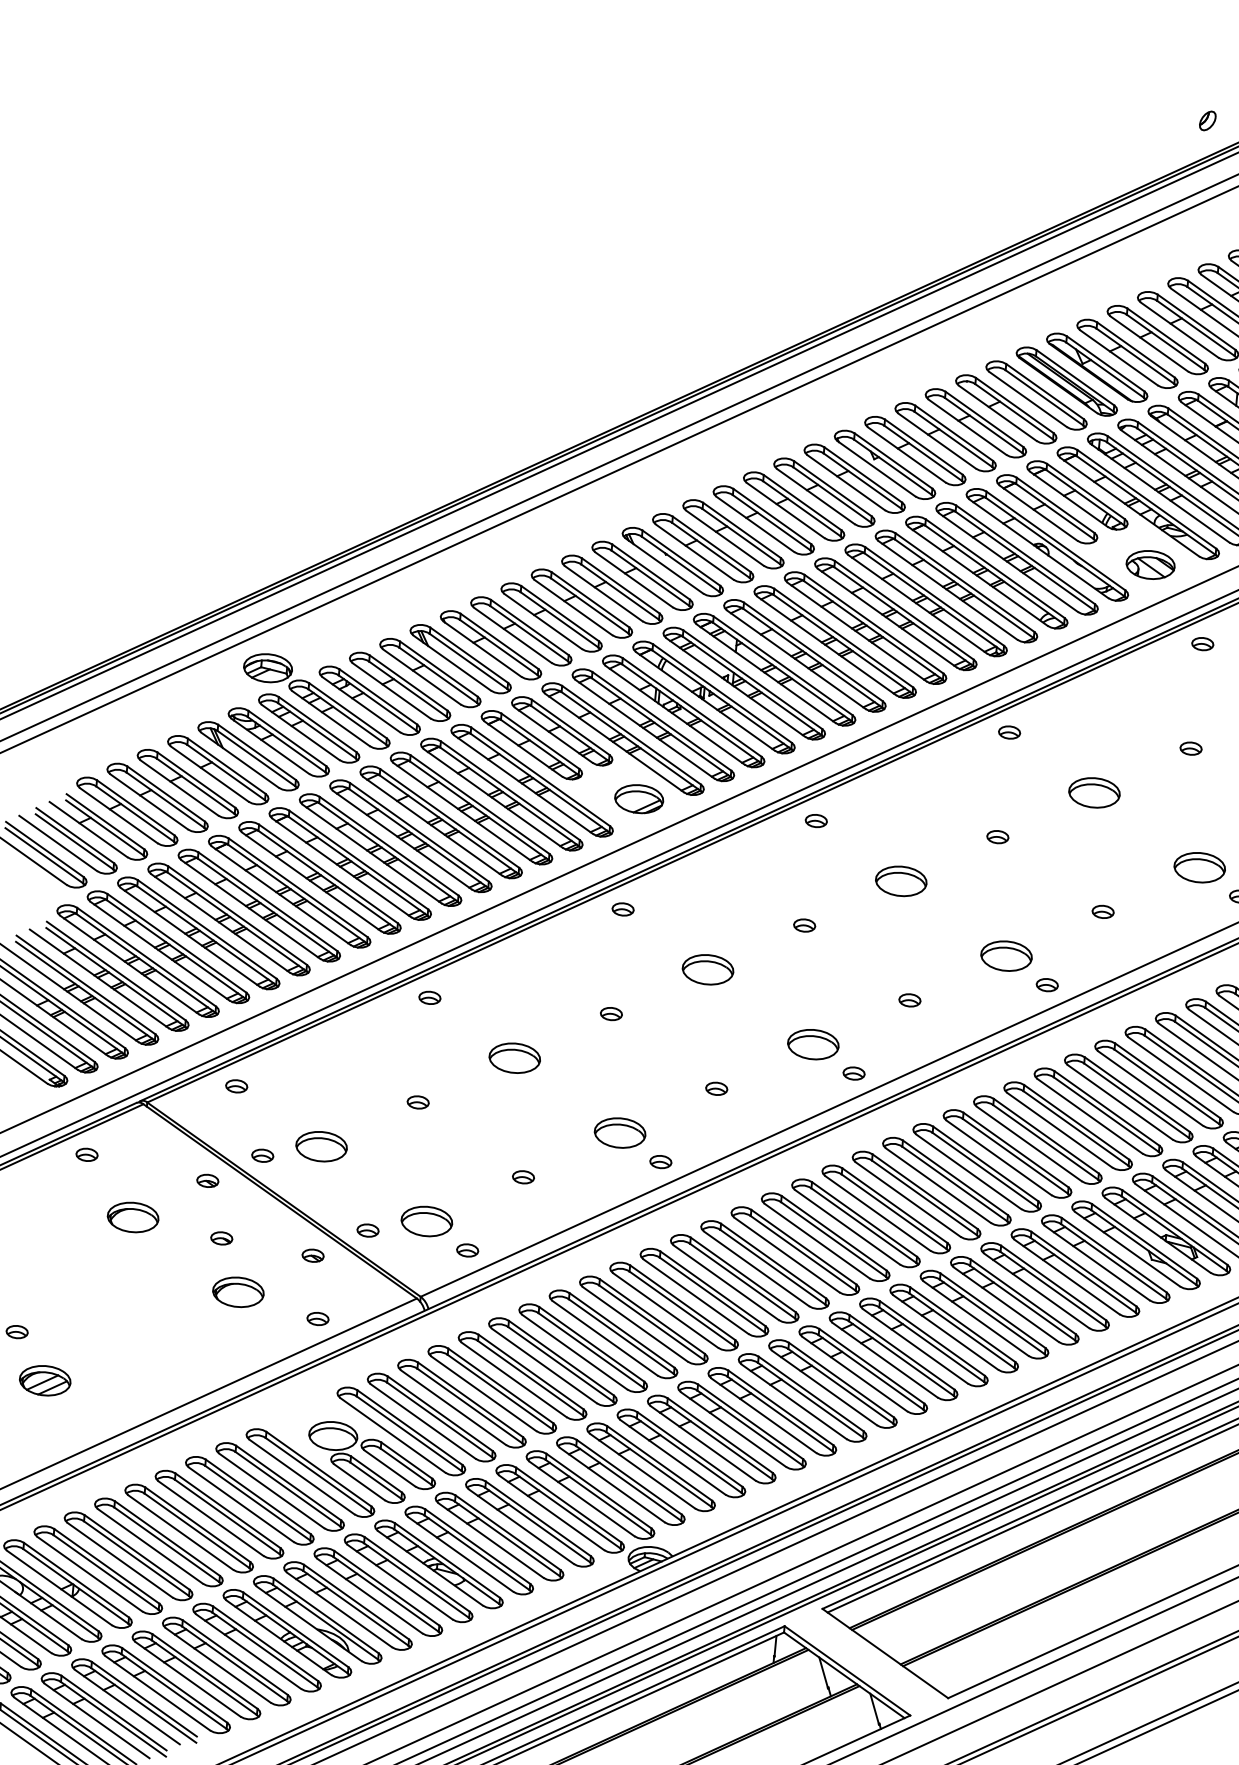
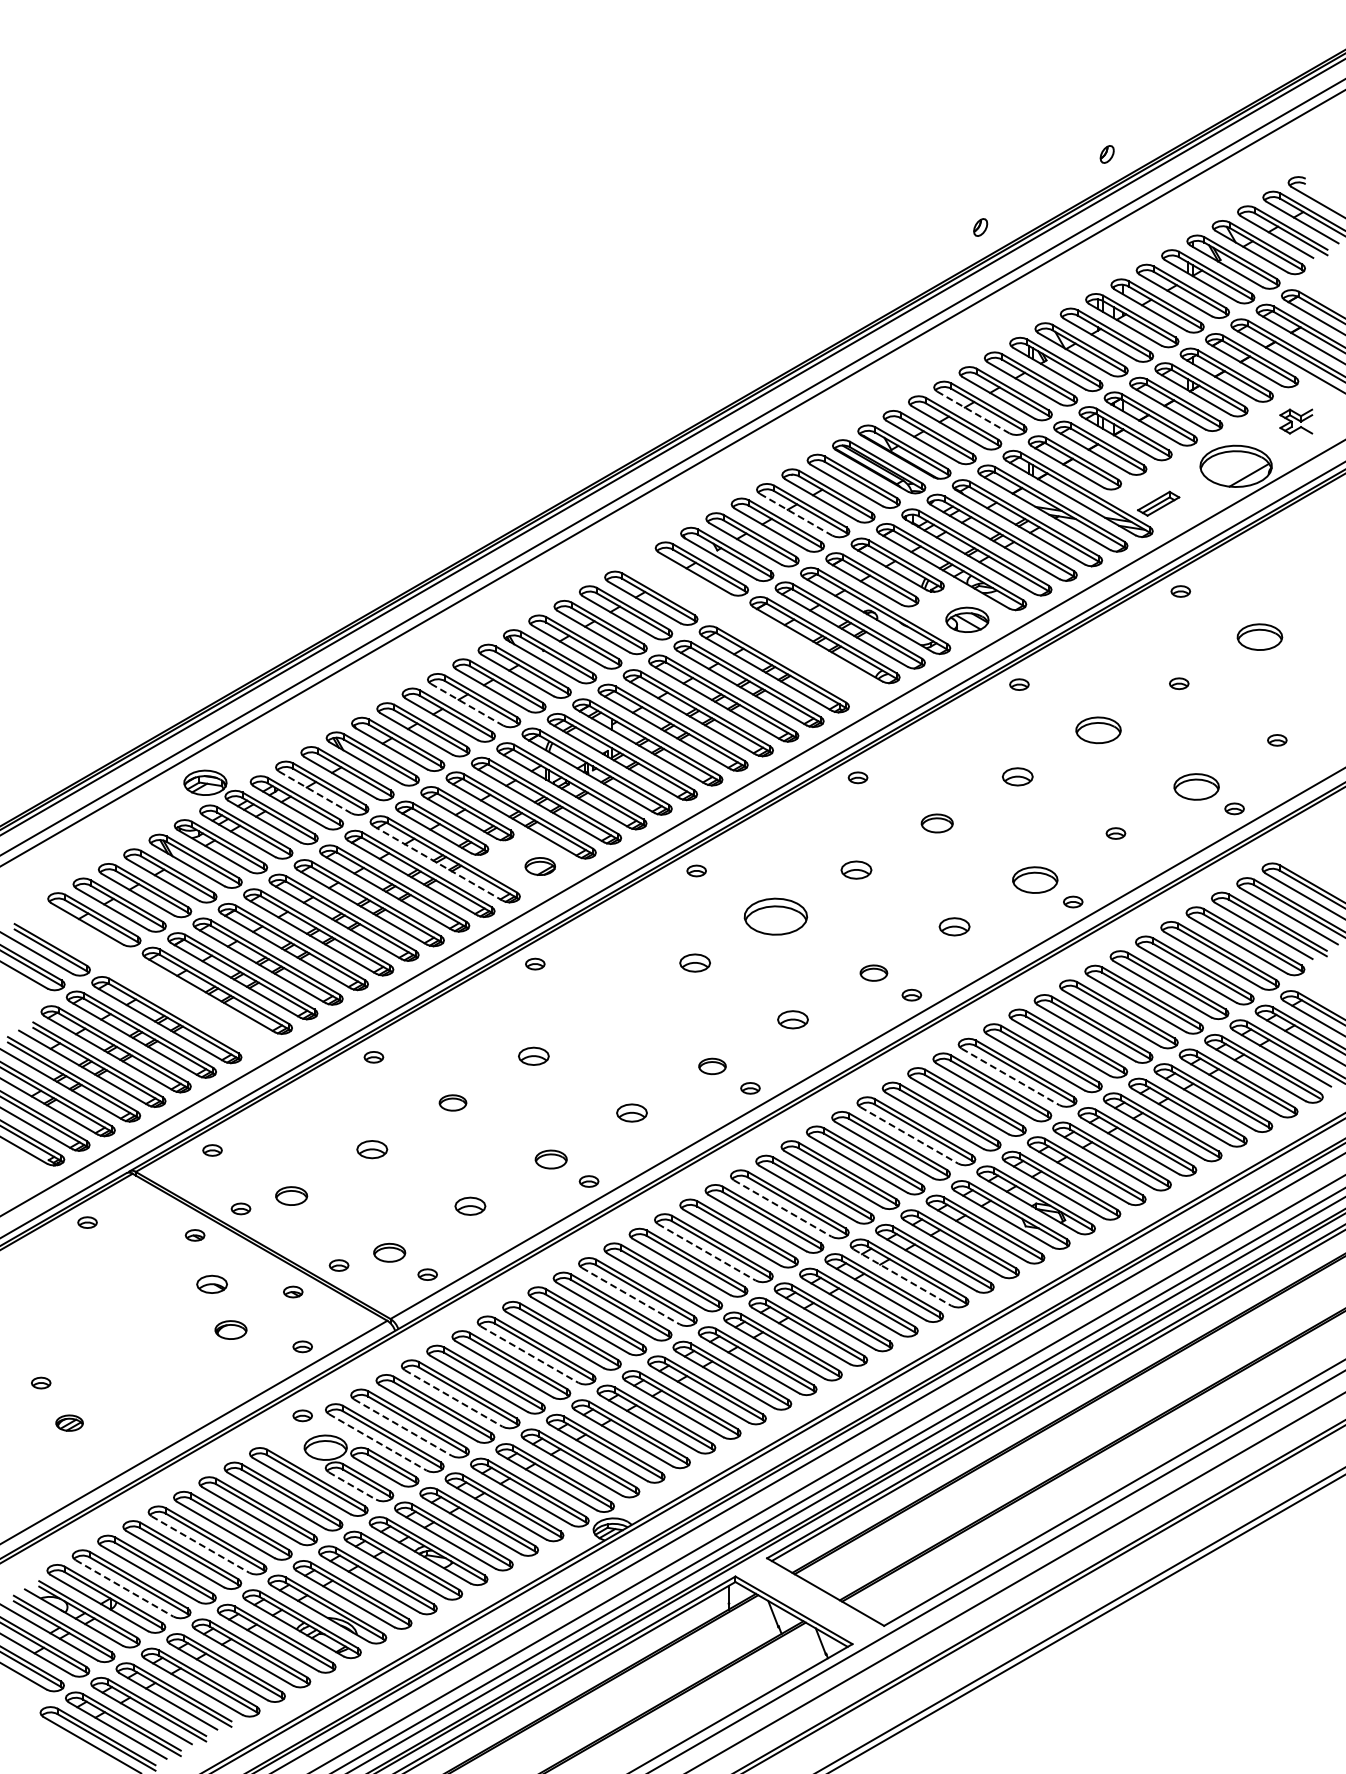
line: (1179, 330) -> (973, 412), solid -> dashed
line: (967, 426) -> (796, 514), solid -> dashed
part: (905, 550) -> (752, 627), removed
line: (574, 607) -> (467, 704), solid -> dashed
line: (391, 690) -> (315, 792), solid -> dashed
part: (1190, 748) -> (1017, 776), size x1.6
line: (524, 784) -> (438, 863), solid -> dashed
part: (1094, 792) -> (937, 823), size x0.7
part: (639, 799) -> (540, 866), size x0.7
part: (997, 836) -> (856, 869), size x1.6
part: (900, 881) -> (775, 916), size x1.4
part: (179, 883) -> (145, 978), removed
part: (1103, 911) -> (954, 926), size x1.6
part: (803, 925) -> (694, 963), size x1.6
part: (1006, 955) -> (873, 972), size x0.6
part: (708, 969) -> (614, 1009), removed
part: (910, 1000) -> (793, 1019), size x1.6
part: (611, 1014) -> (533, 1056), size x1.6
part: (813, 1044) -> (712, 1066), size x0.6
part: (514, 1057) -> (452, 1102), size x0.6
part: (716, 1088) -> (631, 1112), size x1.6
line: (1150, 1089) -> (1010, 1077), solid -> dashed
part: (418, 1102) -> (372, 1149), size x1.6
part: (620, 1132) -> (551, 1159), size x0.7
line: (1029, 1144) -> (909, 1135), solid -> dashed
part: (321, 1145) -> (291, 1195), size x0.7
part: (523, 1176) -> (470, 1205), size x1.6
line: (878, 1213) -> (783, 1208), solid -> dashed
part: (132, 1217) -> (132, 1273), removed
part: (426, 1221) -> (389, 1252), size x0.7
part: (221, 1238) -> (211, 1284), size x1.6
line: (787, 1255) -> (707, 1252), solid -> dashed
part: (237, 1291) -> (230, 1329), size x0.7
line: (696, 1297) -> (631, 1296), solid -> dashed
line: (1006, 1304) -> (902, 1277), solid -> dashed
line: (574, 1352) -> (529, 1354), solid -> dashed
part: (45, 1379) -> (69, 1422), size x0.6
line: (484, 1393) -> (454, 1398), solid -> dashed
part: (310, 1396) -> (302, 1415), added
line: (423, 1421) -> (403, 1427), solid -> dashed
line: (393, 1435) -> (378, 1442), solid -> dashed
line: (359, 1482) -> (352, 1486), solid -> dashed
line: (180, 1532) -> (200, 1544), solid -> dashed
line: (89, 1574) -> (124, 1588), solid -> dashed

